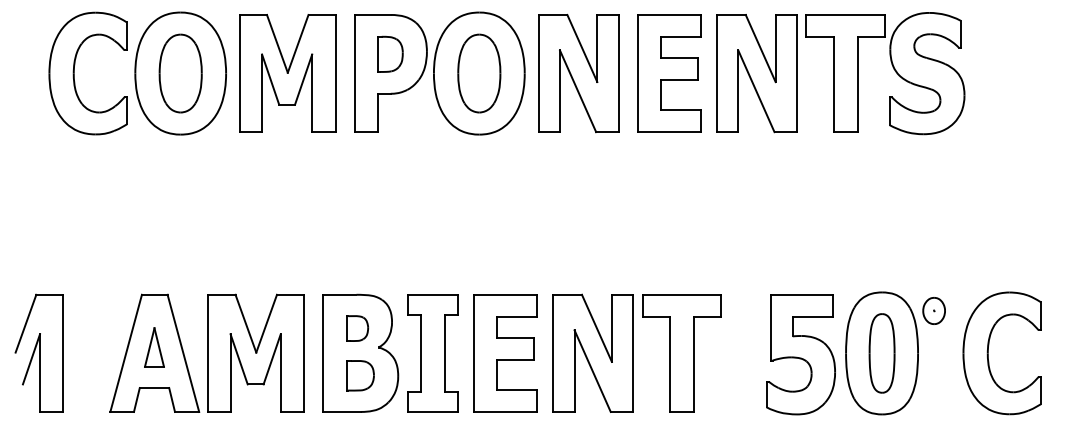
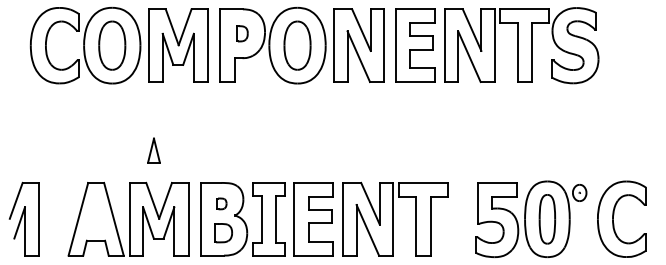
part: (390, 53) -> (242, 33), size x0.7
part: (356, 327) -> (221, 203), size x0.7
part: (153, 347) -> (153, 150), moved

